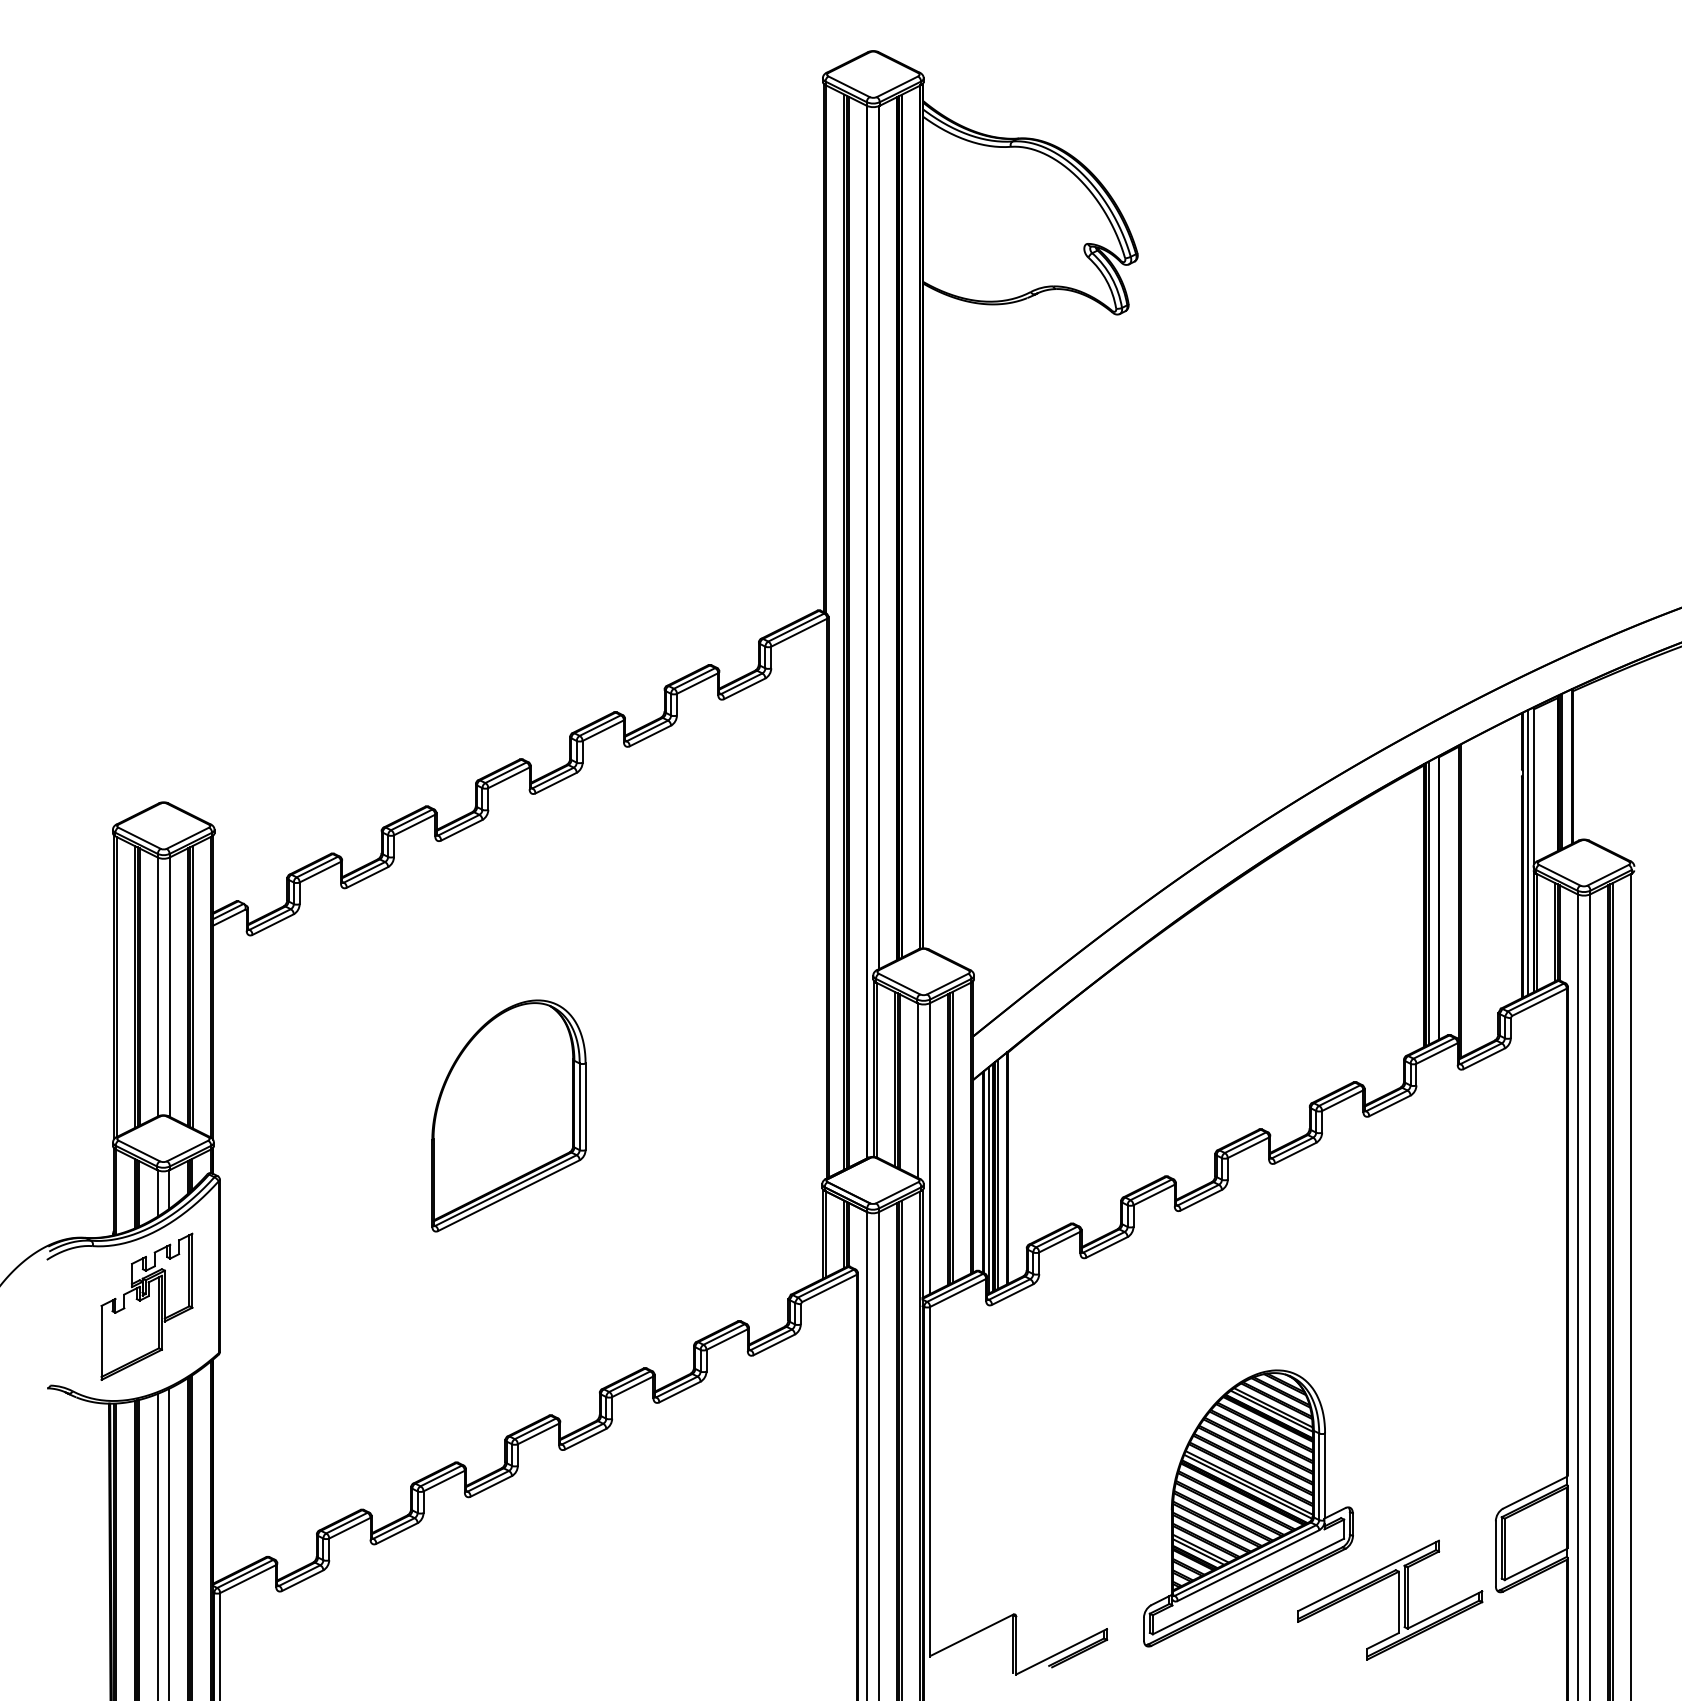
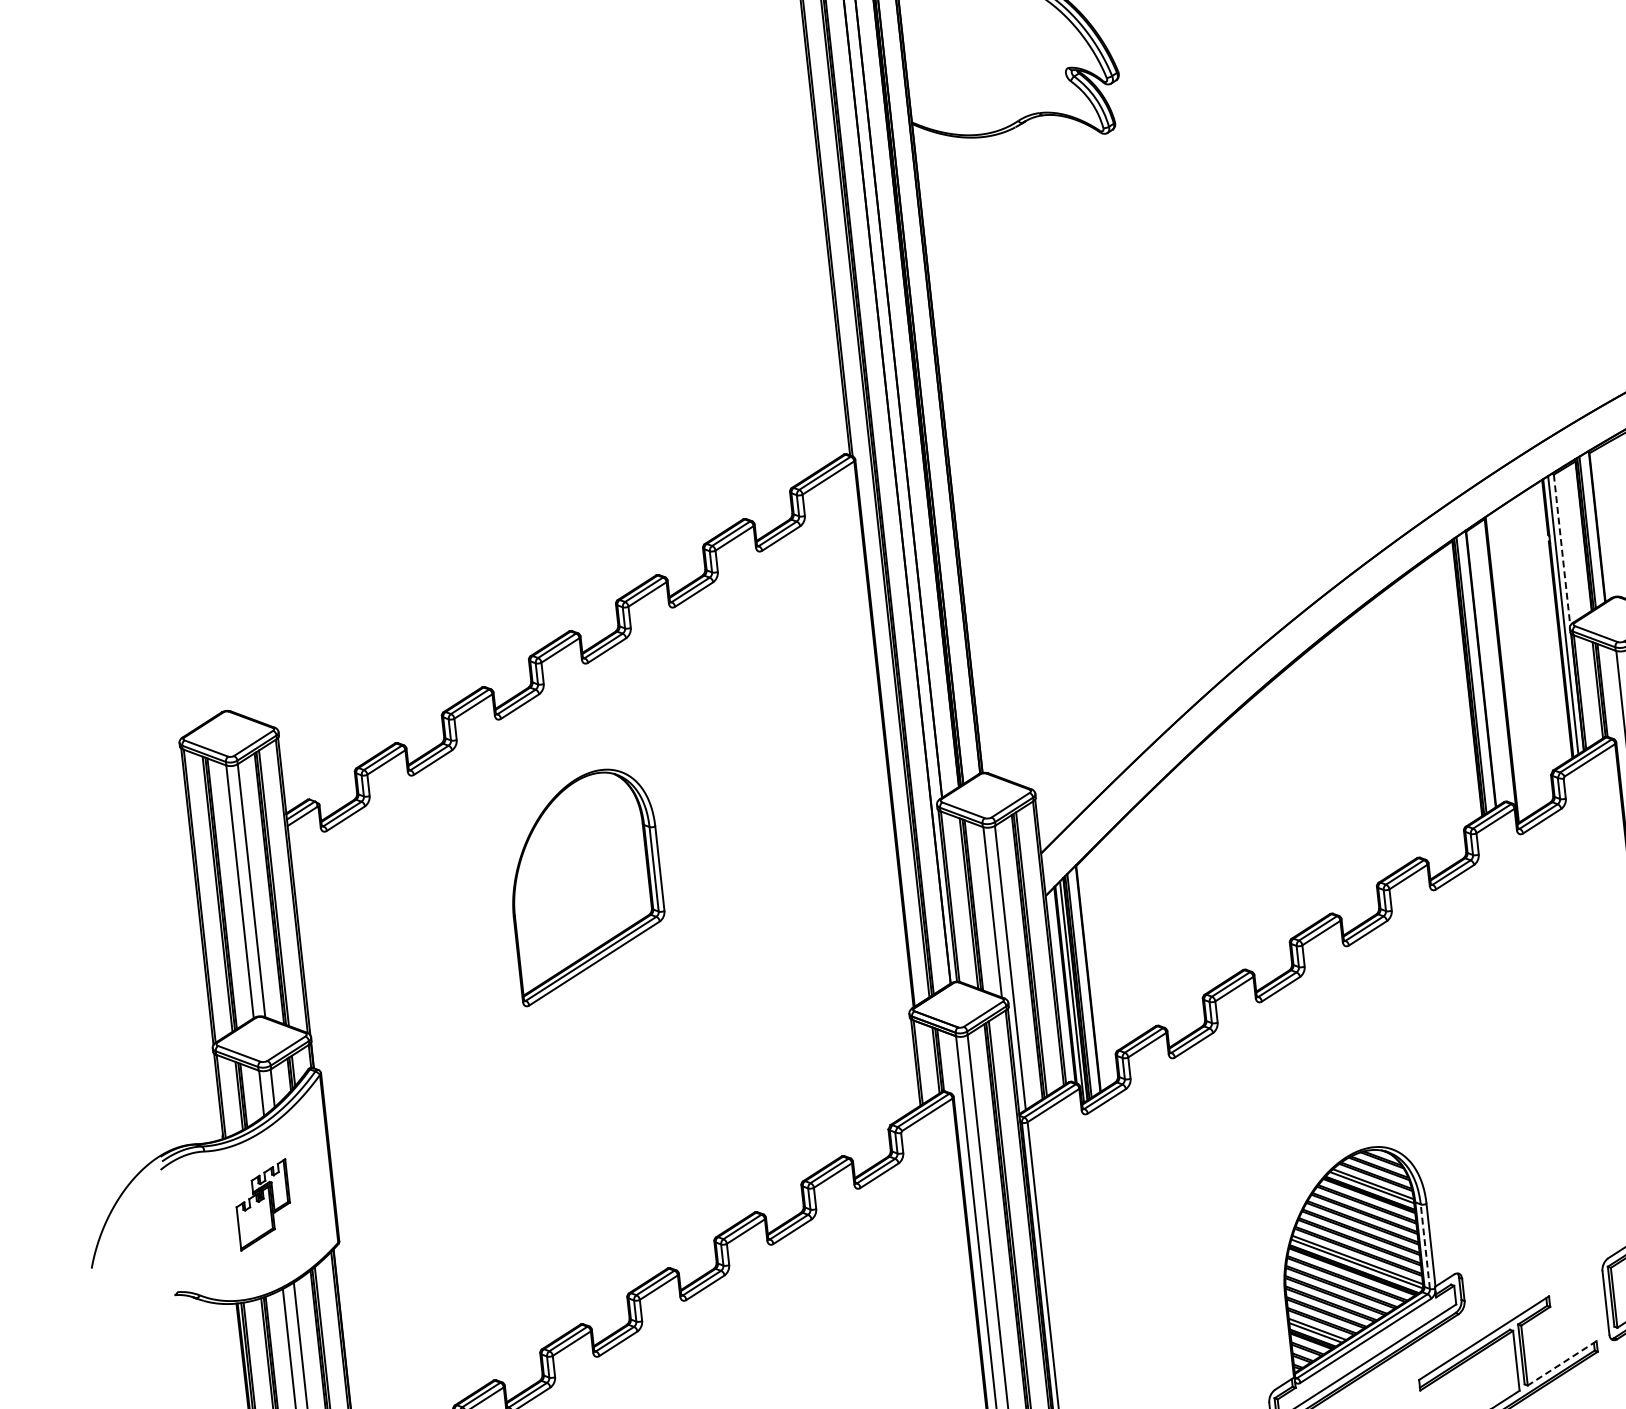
line: (1534, 786) -> (1562, 550), solid -> dashed
part: (508, 1115) -> (585, 885), moved
part: (146, 1306) -> (262, 1204), size x0.6
line: (1319, 1476) -> (1425, 1246), solid -> dashed
line: (1444, 1609) -> (1561, 1362), solid -> dashed

